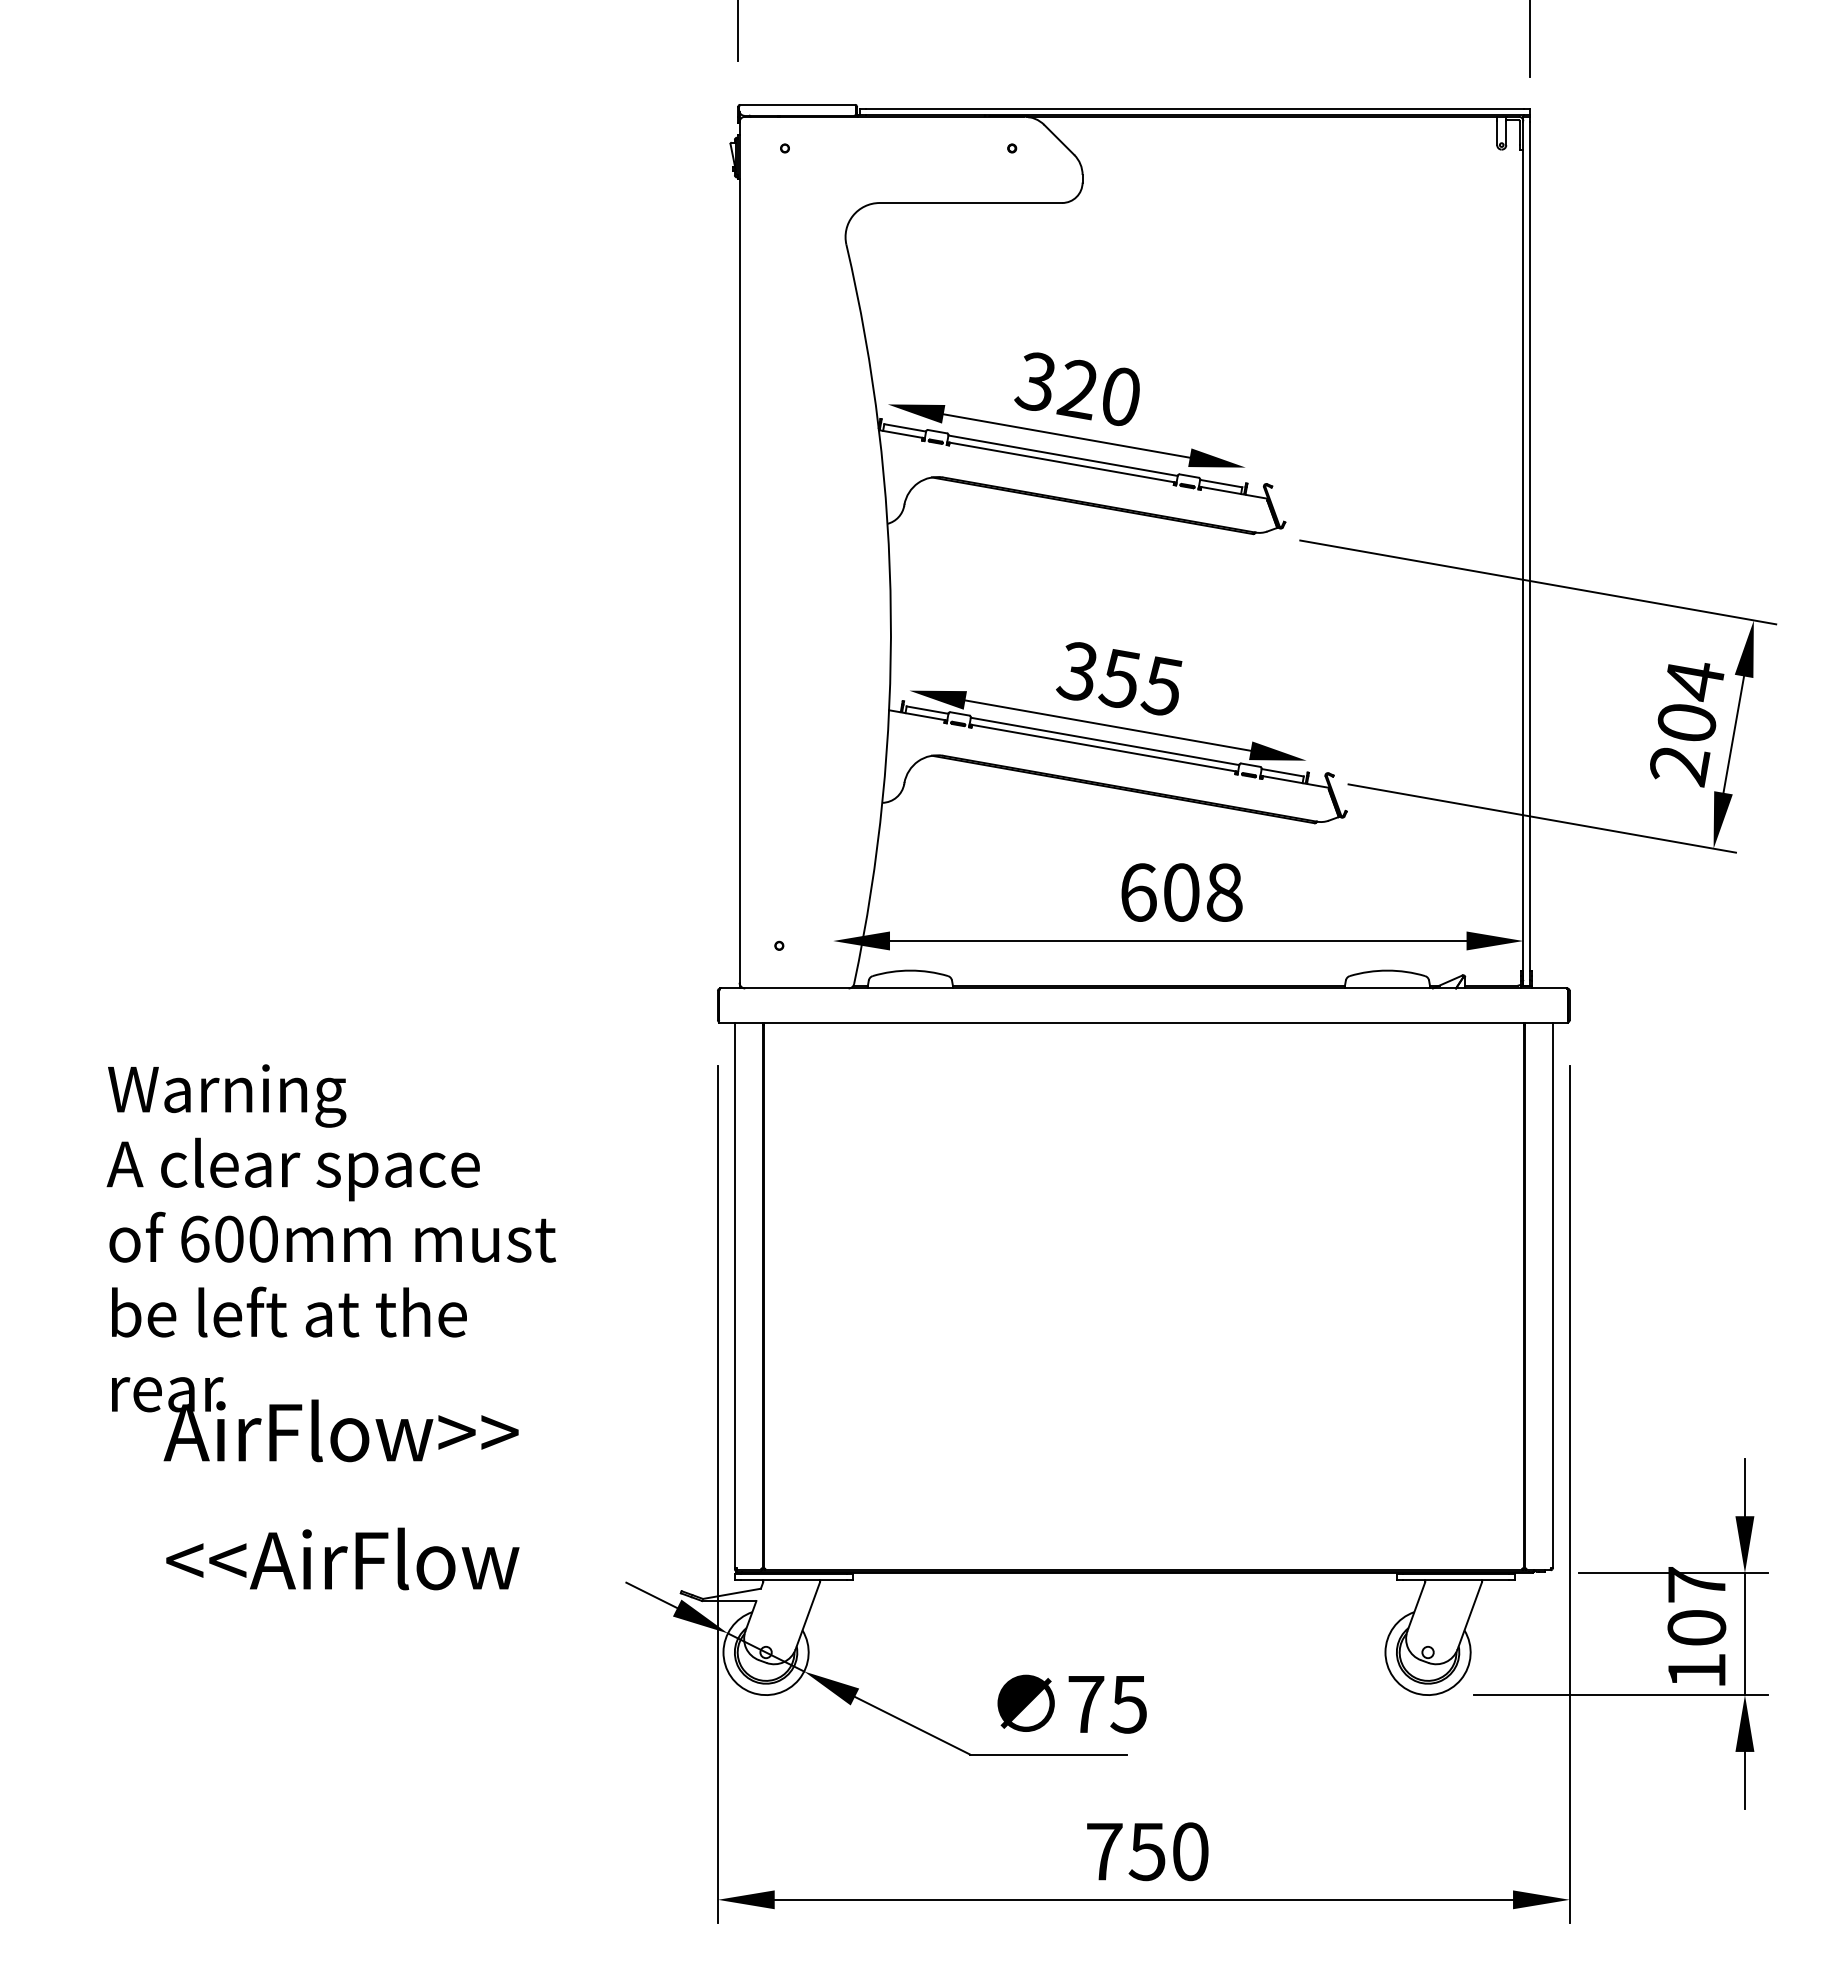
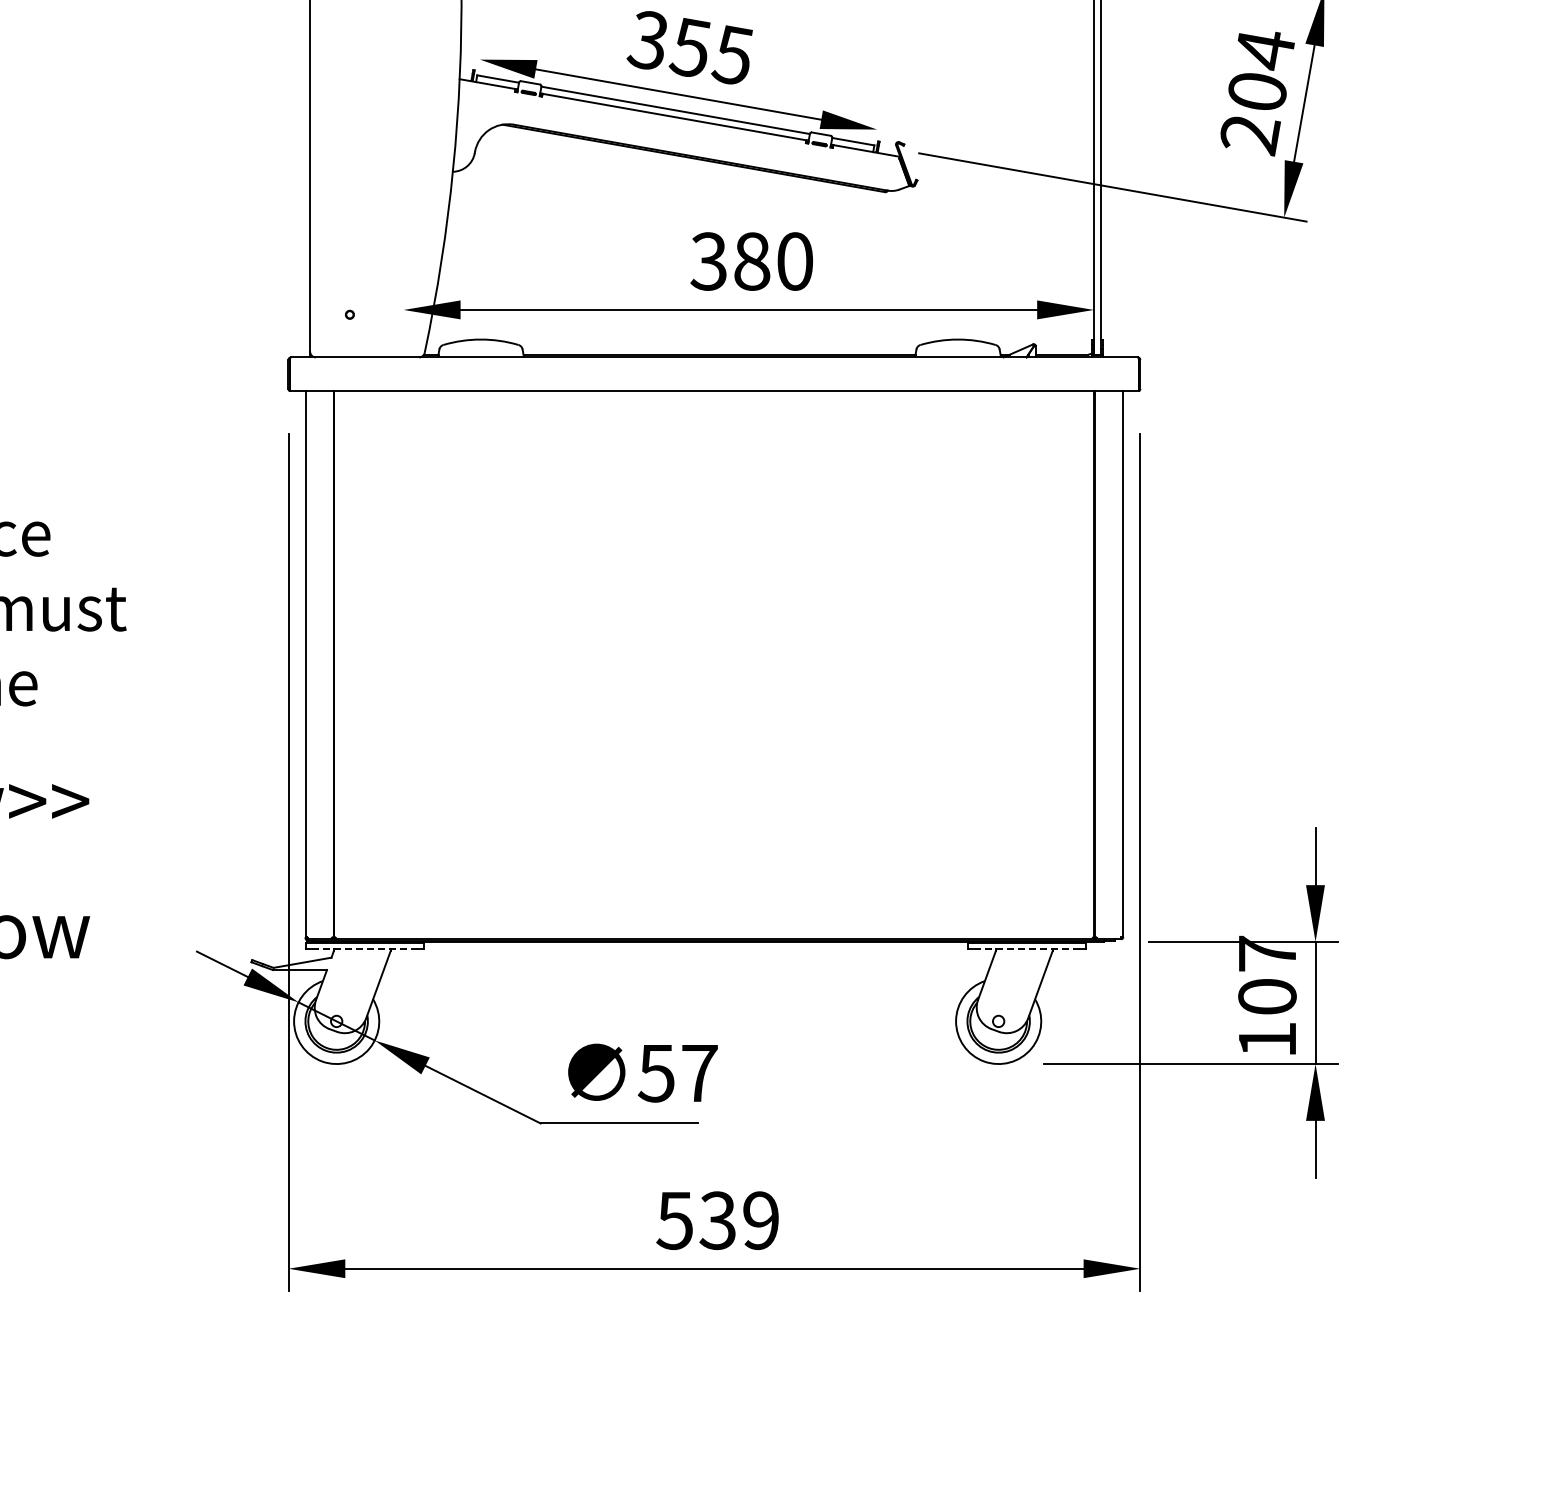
text: (1180, 892) -> (751, 261), 608 -> 380
line: (793, 1579) -> (364, 948), solid -> dashed
line: (1455, 1579) -> (1026, 948), solid -> dashed
text: (1107, 1704) -> (678, 1073), 75 -> 57
text: (1146, 1851) -> (717, 1220), 750 -> 539

